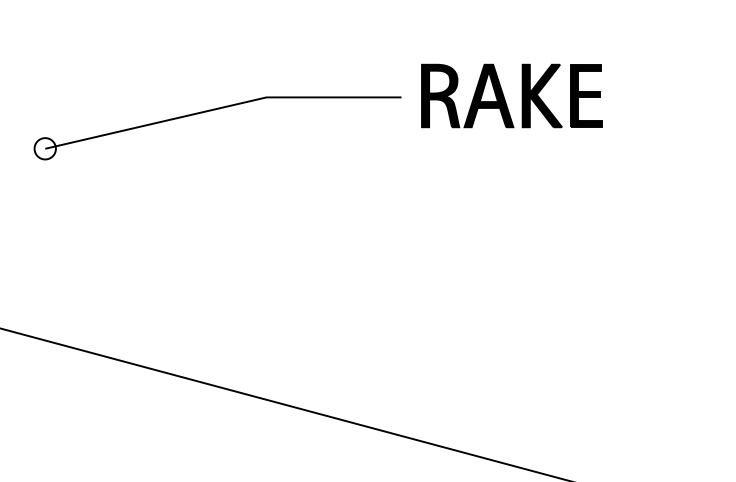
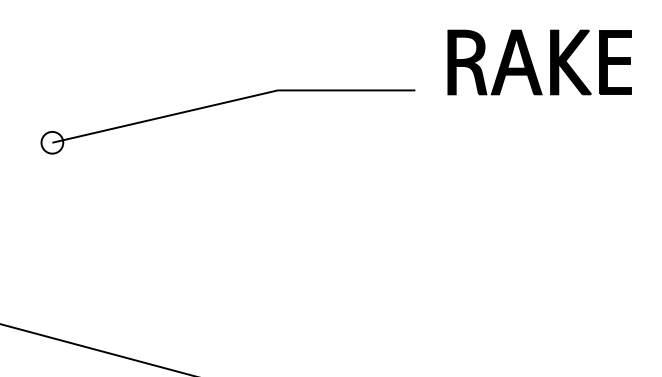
part: (504, 96) -> (532, 63), moved

